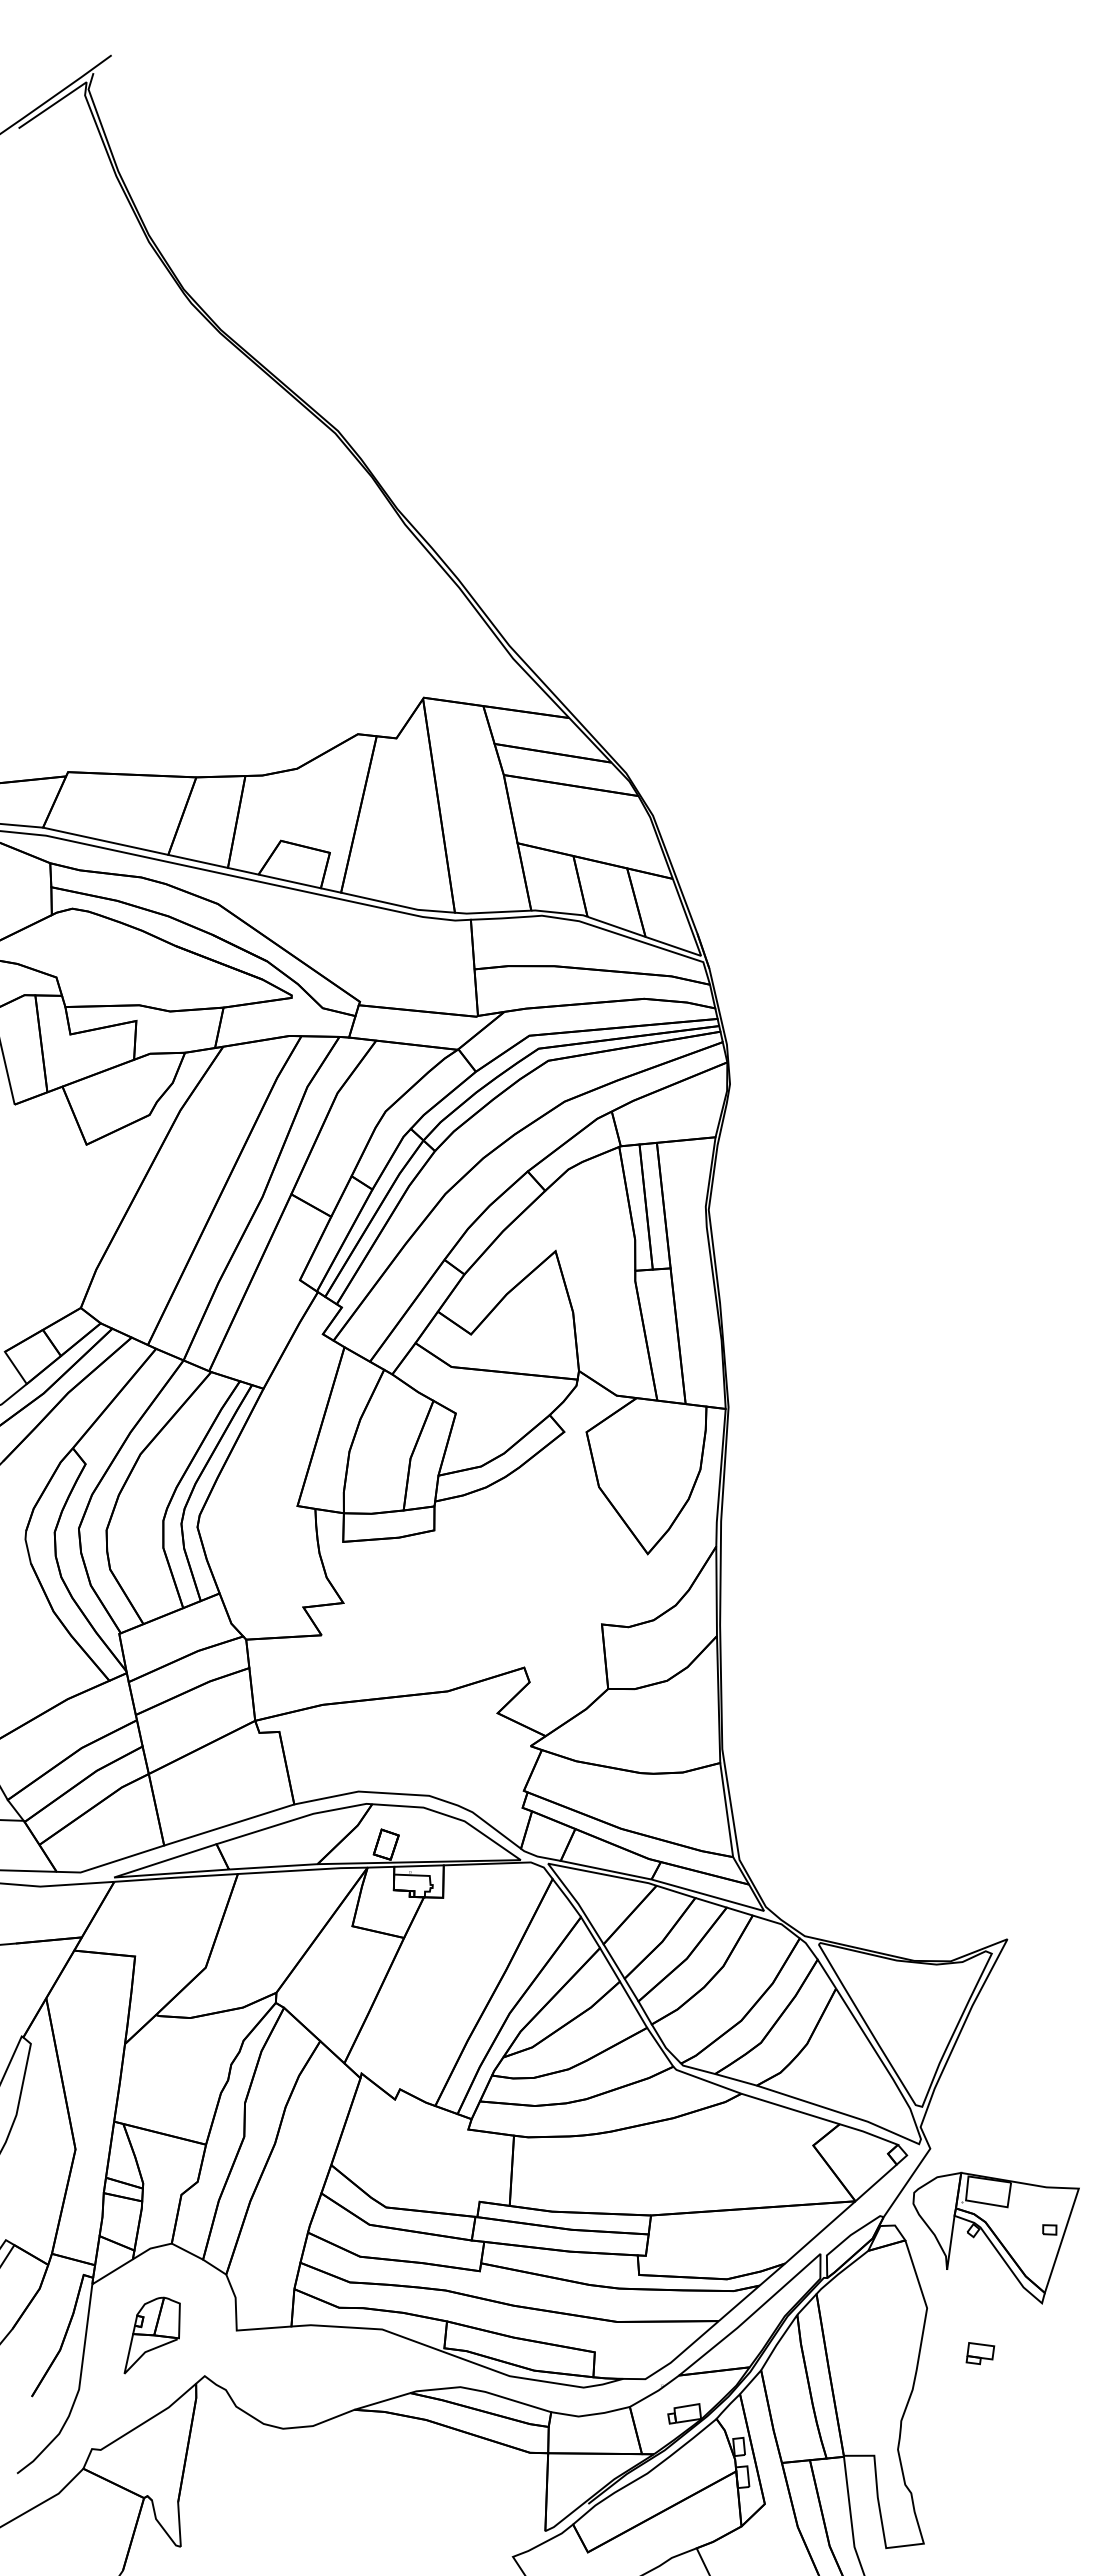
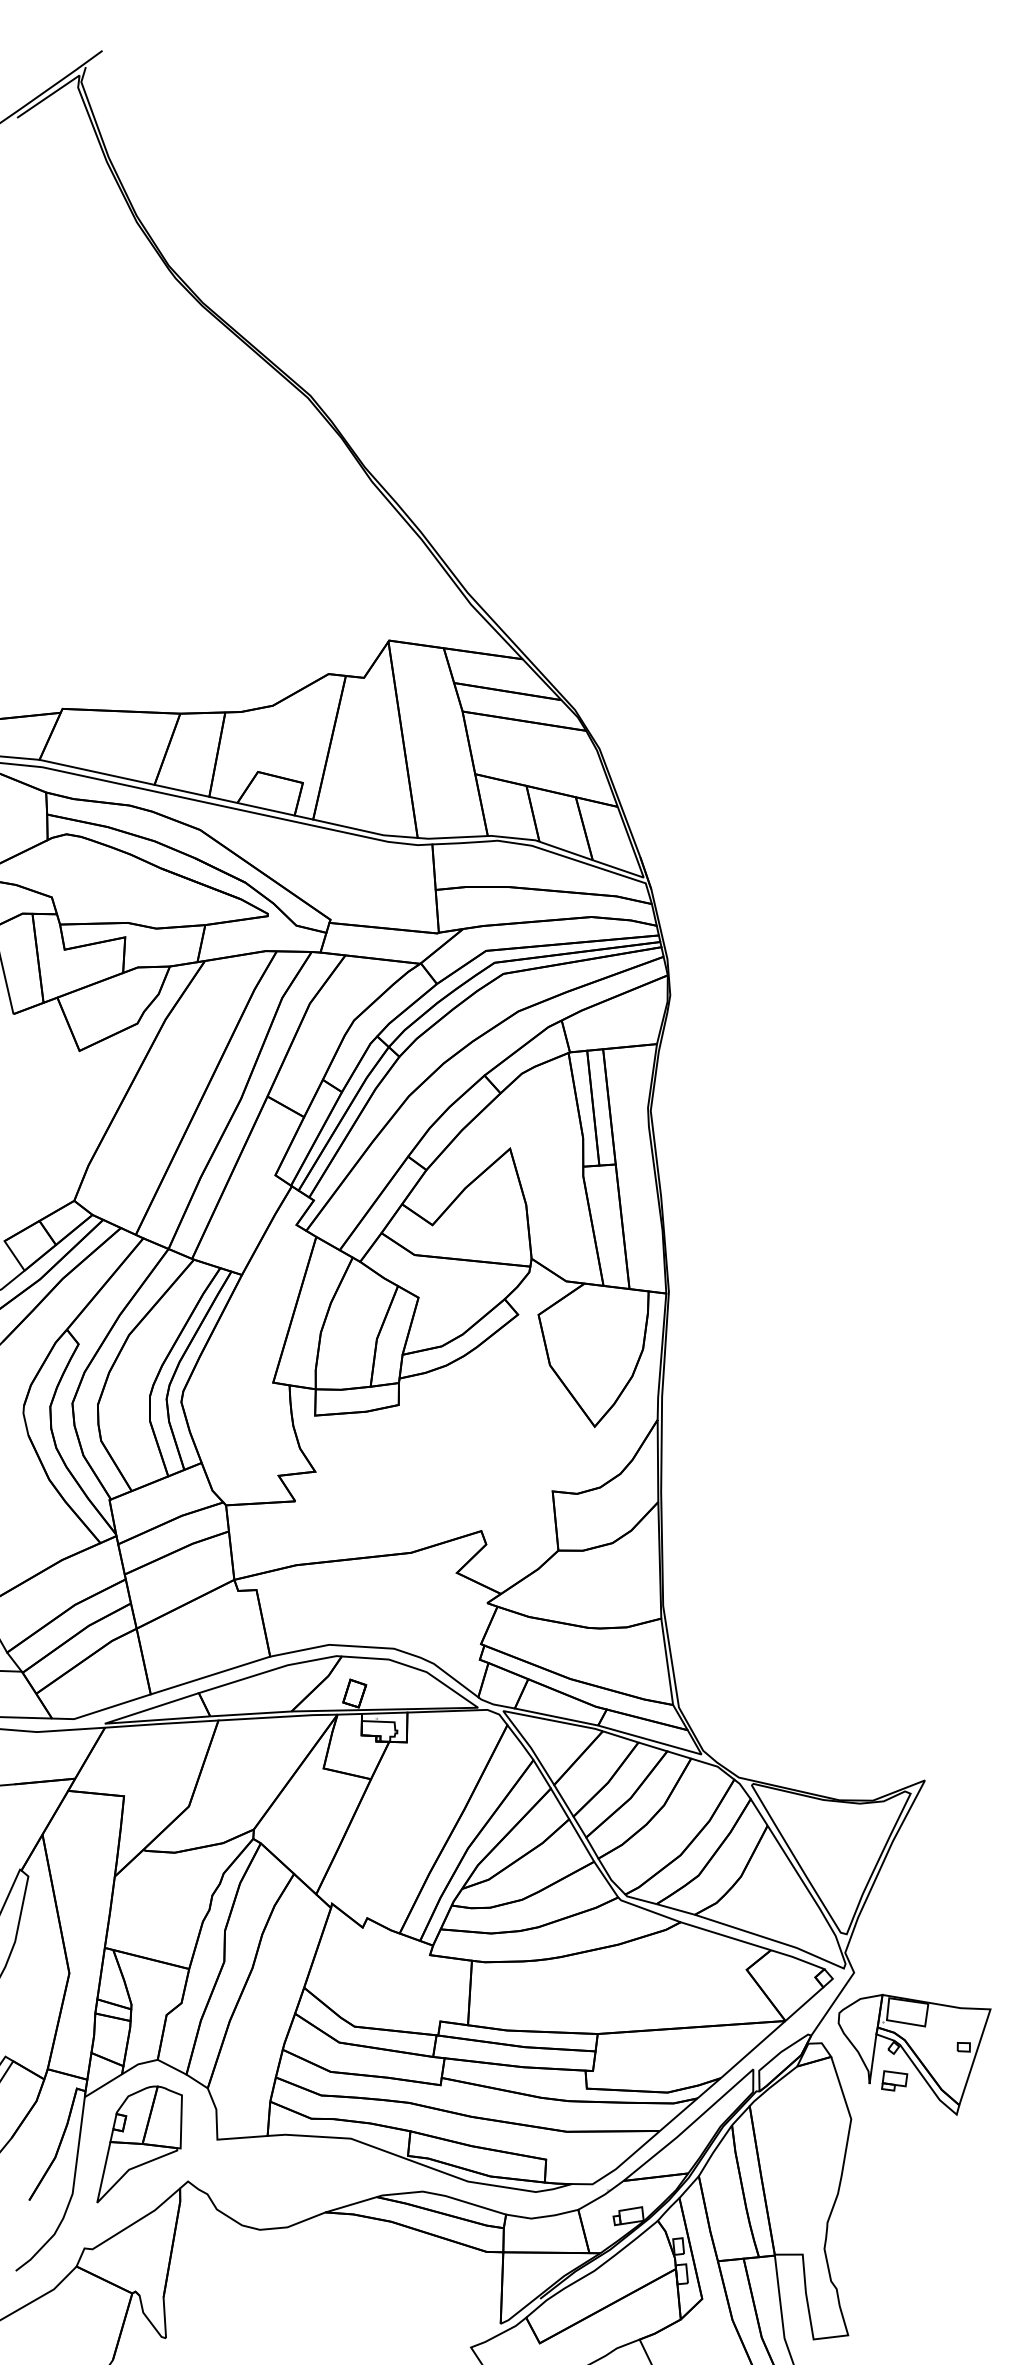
part: (152, 2335) -> (140, 2144), size x1.67
part: (980, 2353) -> (894, 2080), moved

